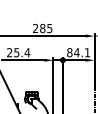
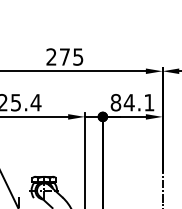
text: (42, 28) -> (64, 57), 285 -> 275

